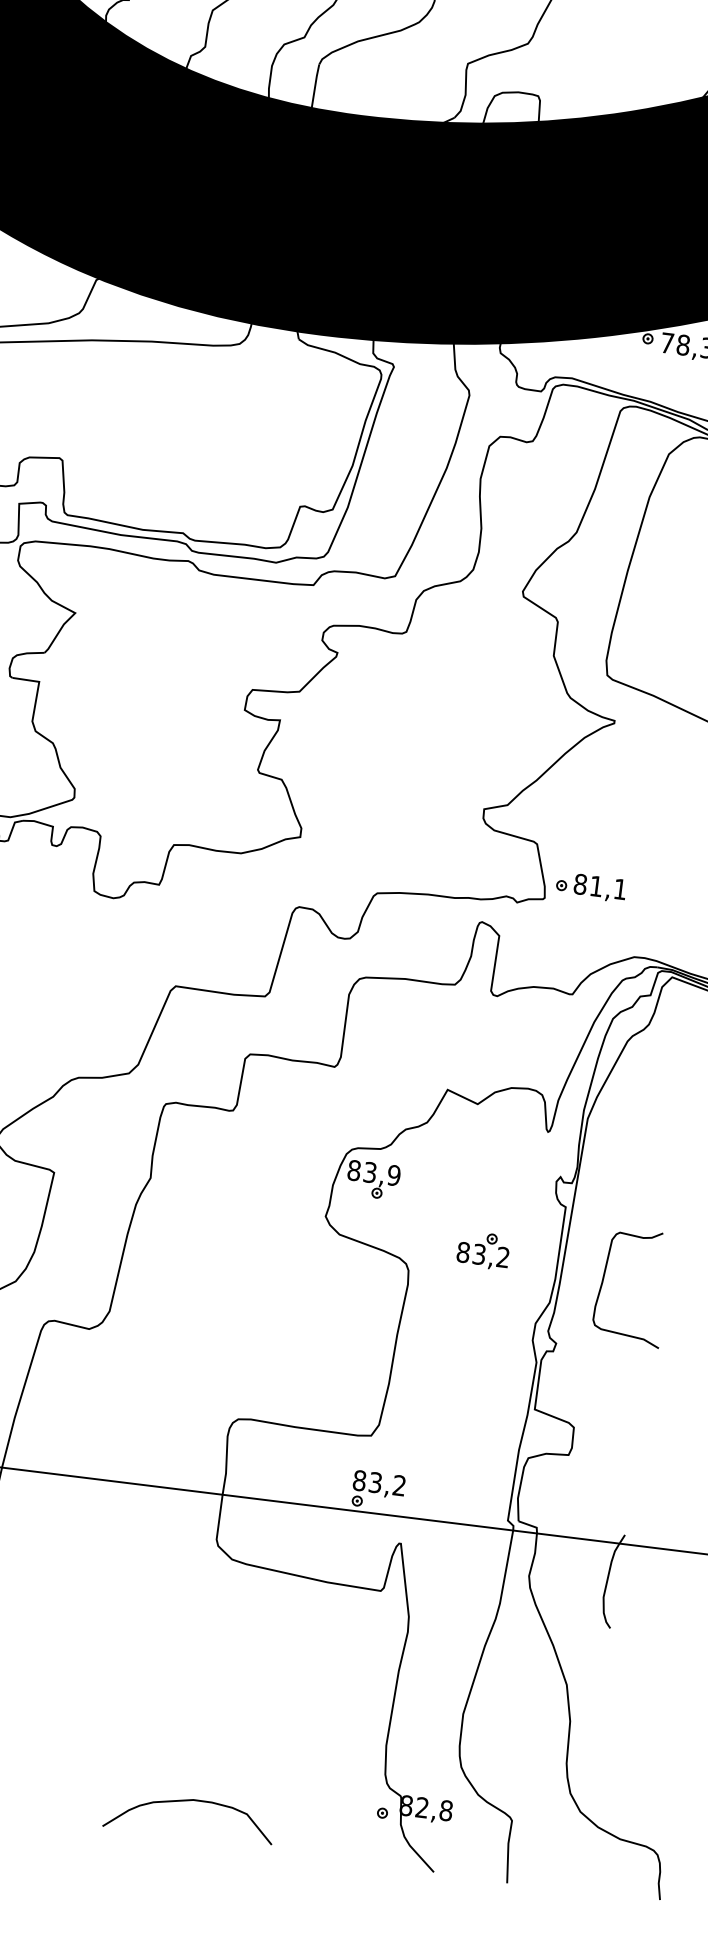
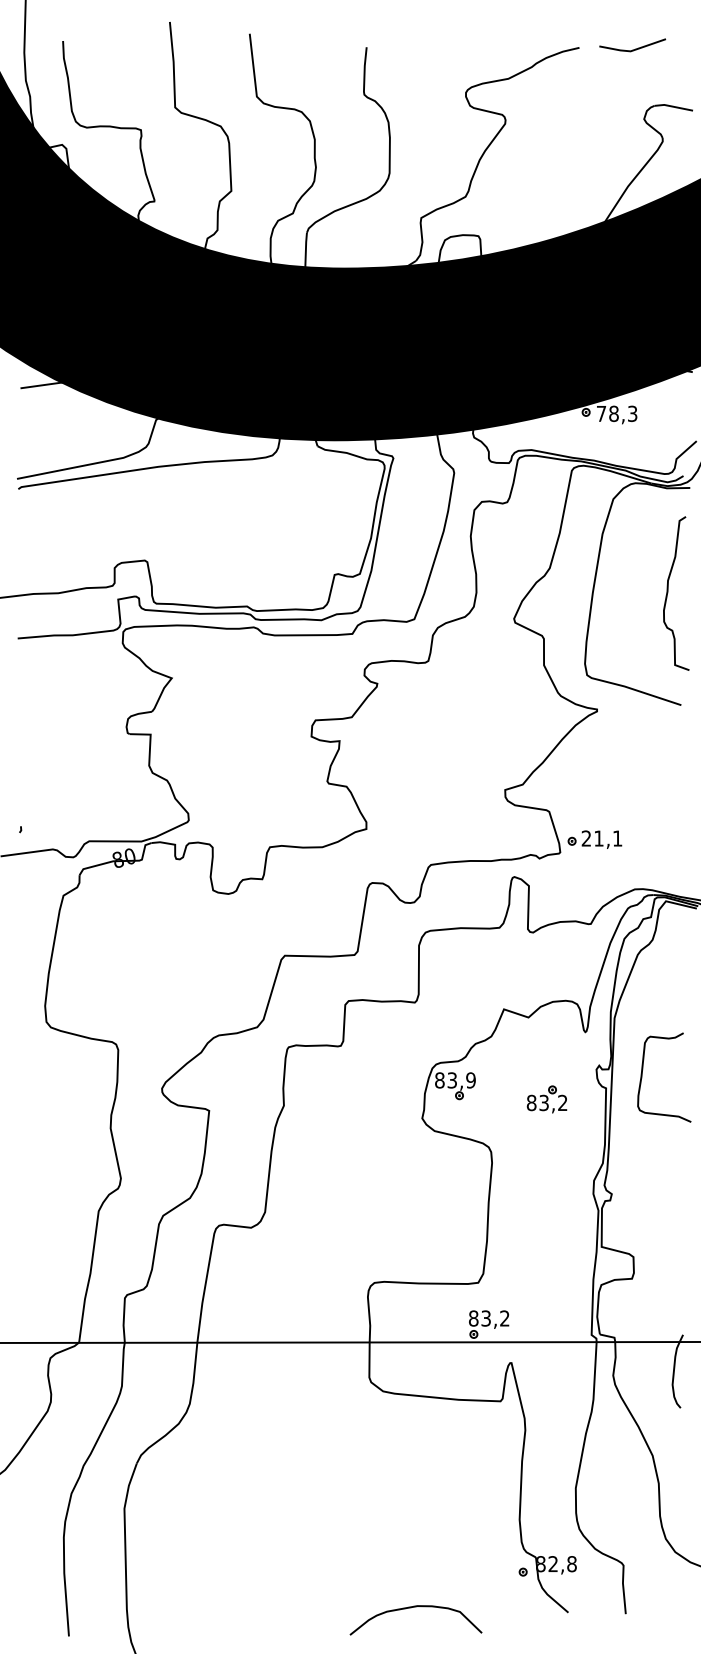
text: (580, 884) -> (586, 838), 81,1 -> 21,1
part: (482, 1250) -> (546, 1099), moved
curve: (603, 1283) -> (642, 1077), moved
curve: (185, 1802) -> (411, 1608), moved

